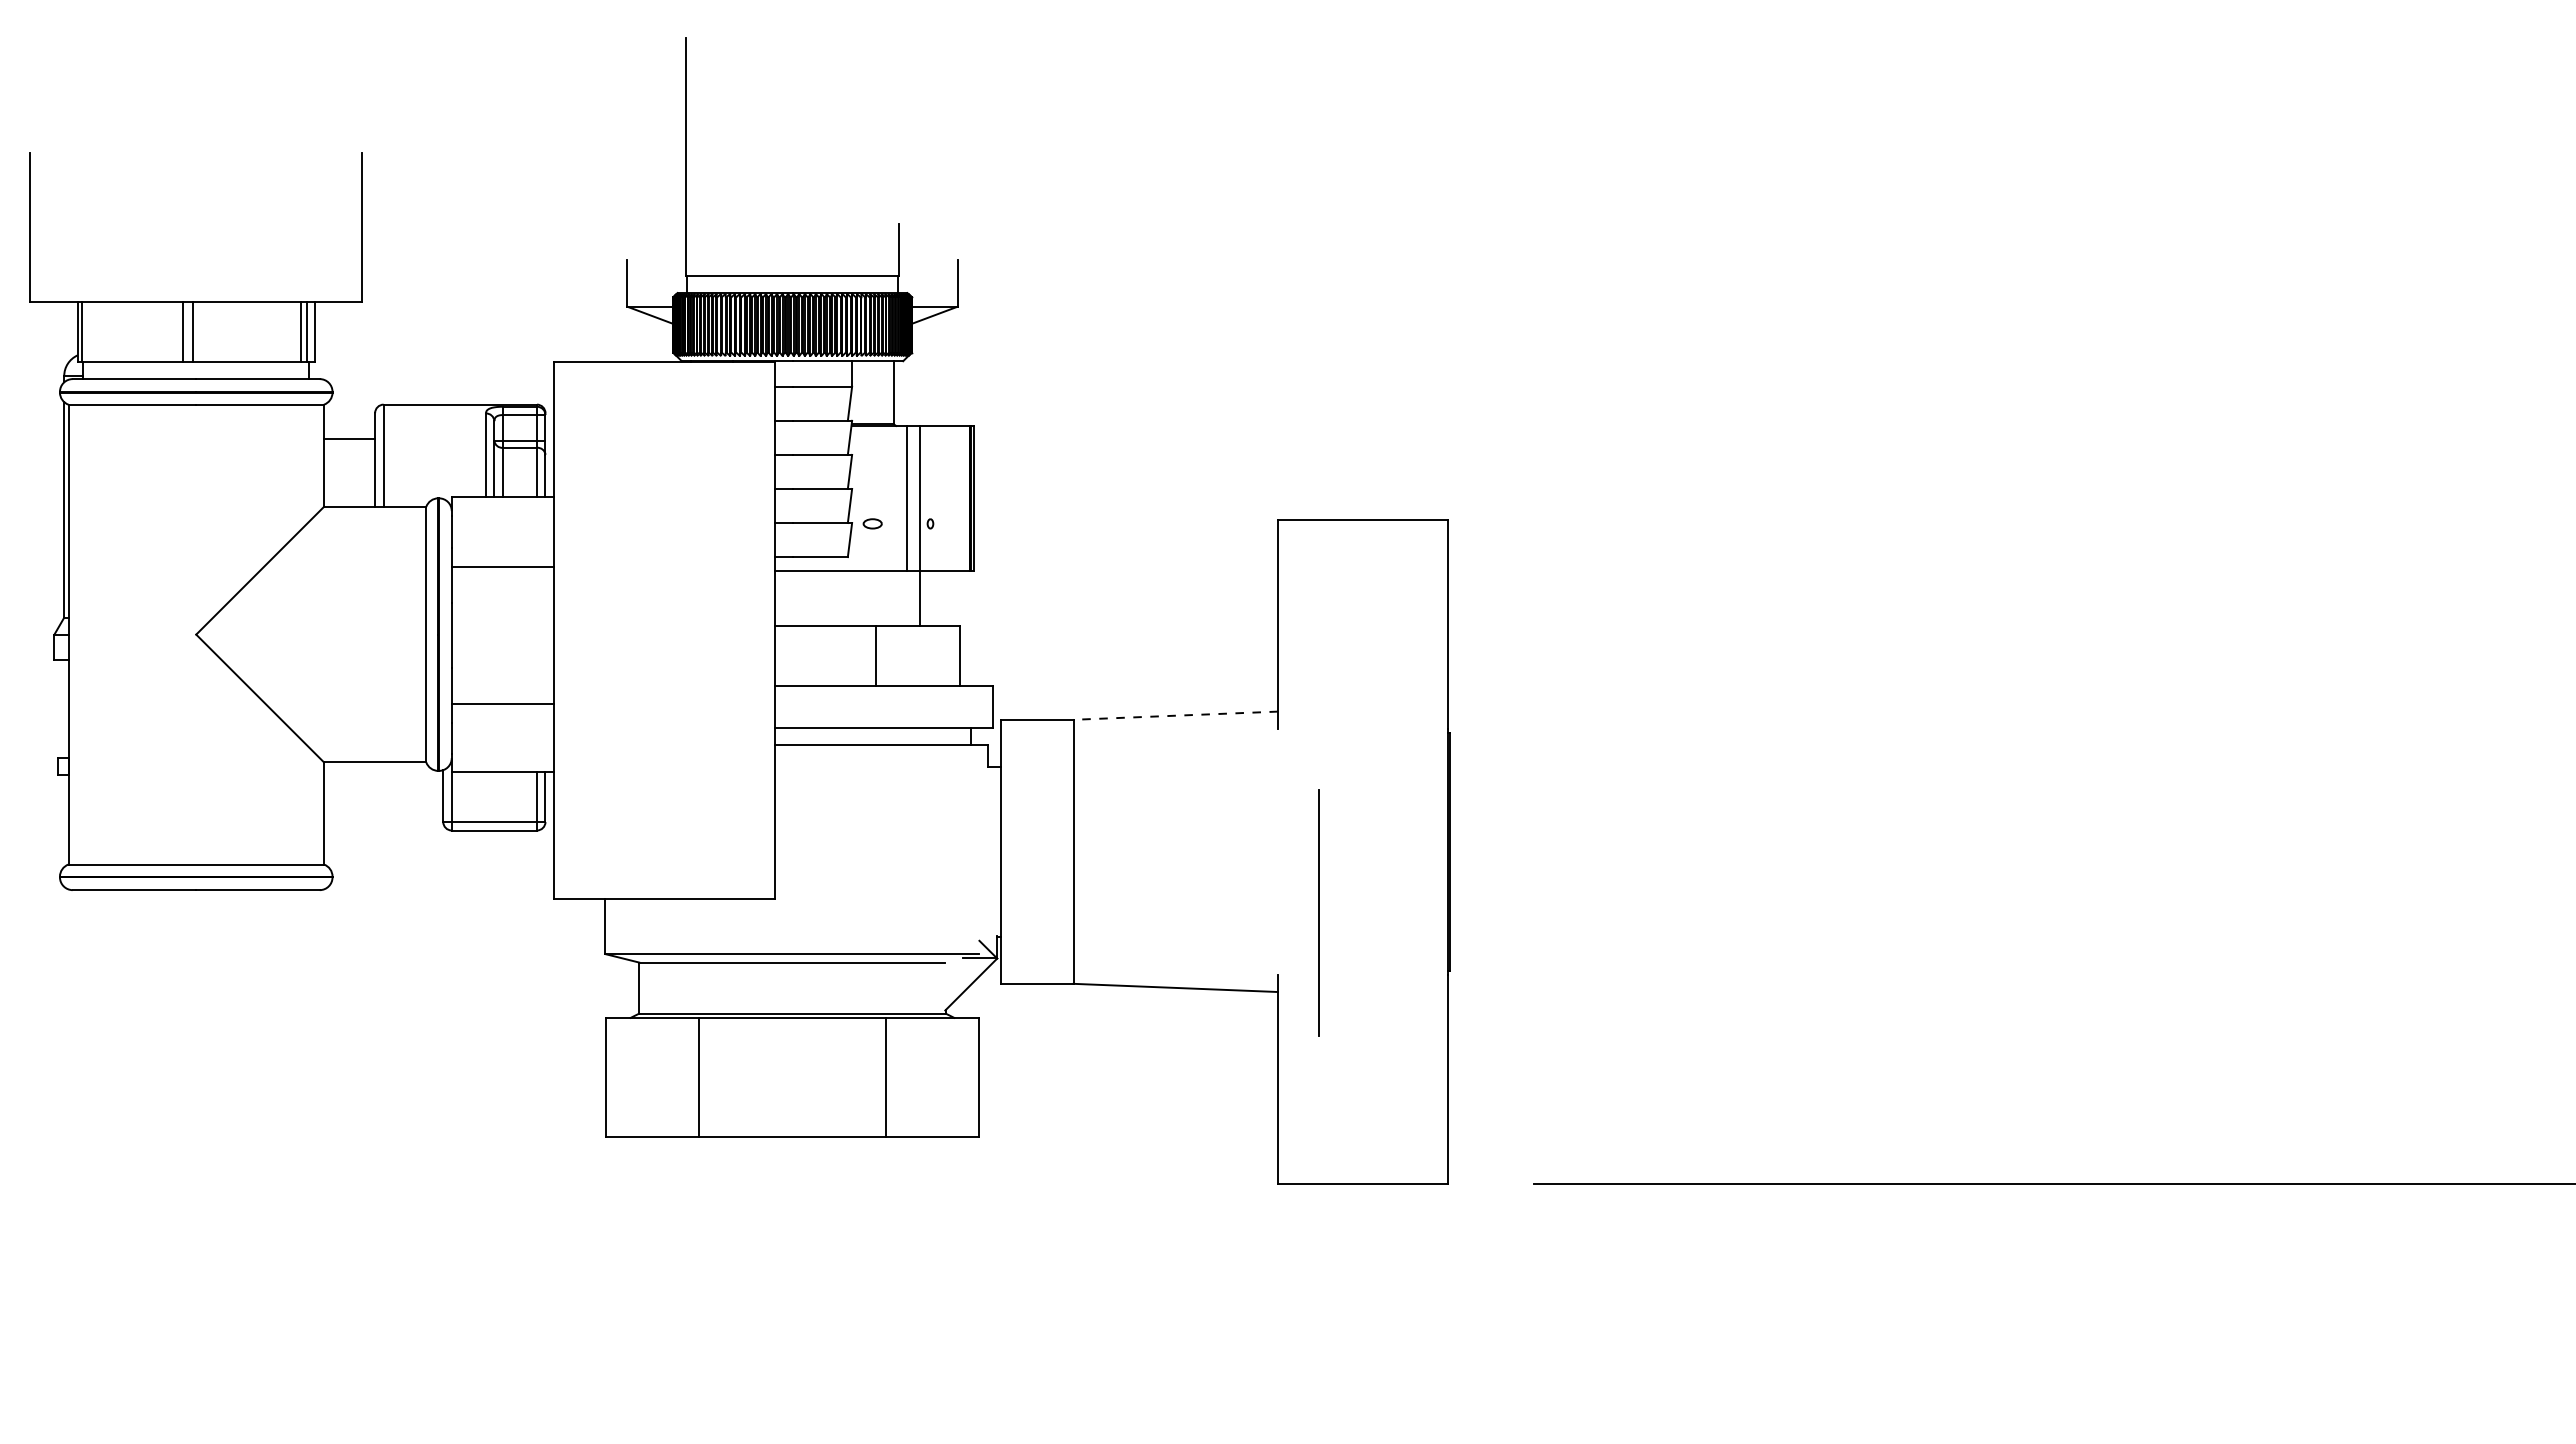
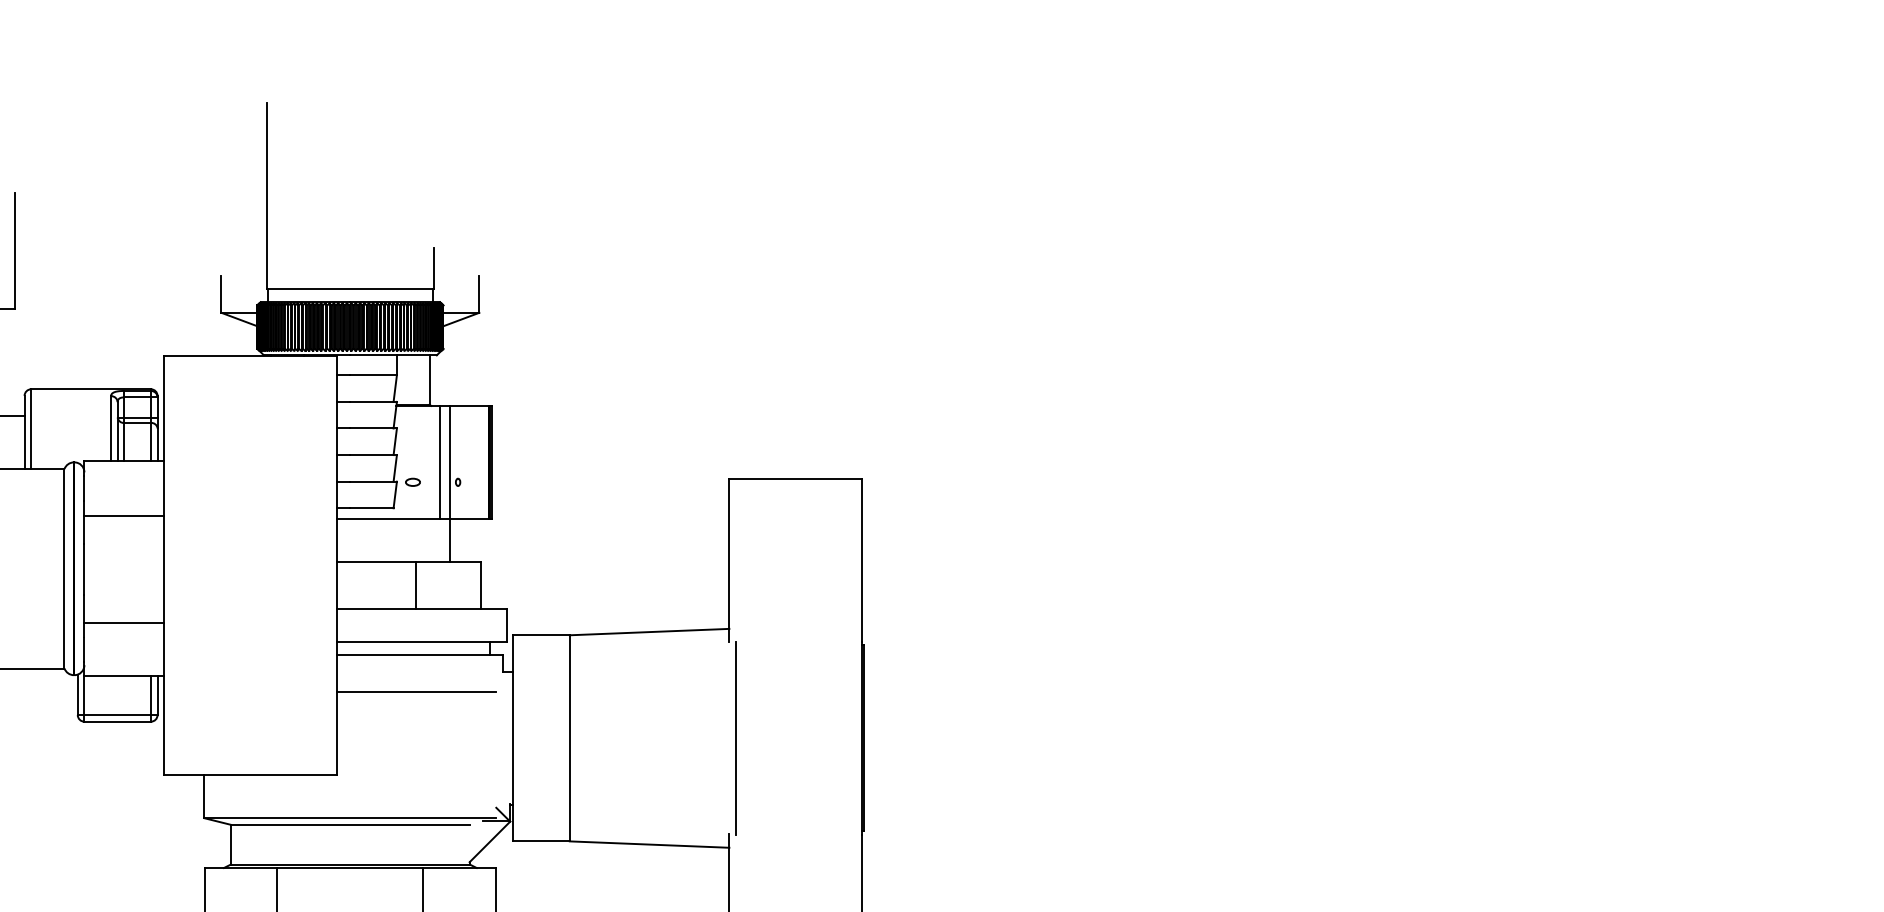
line: (1175, 715) -> (649, 631), dashed -> solid
line: (876, 792) -> (415, 692), added
line: (1318, 912) -> (736, 738), moved

